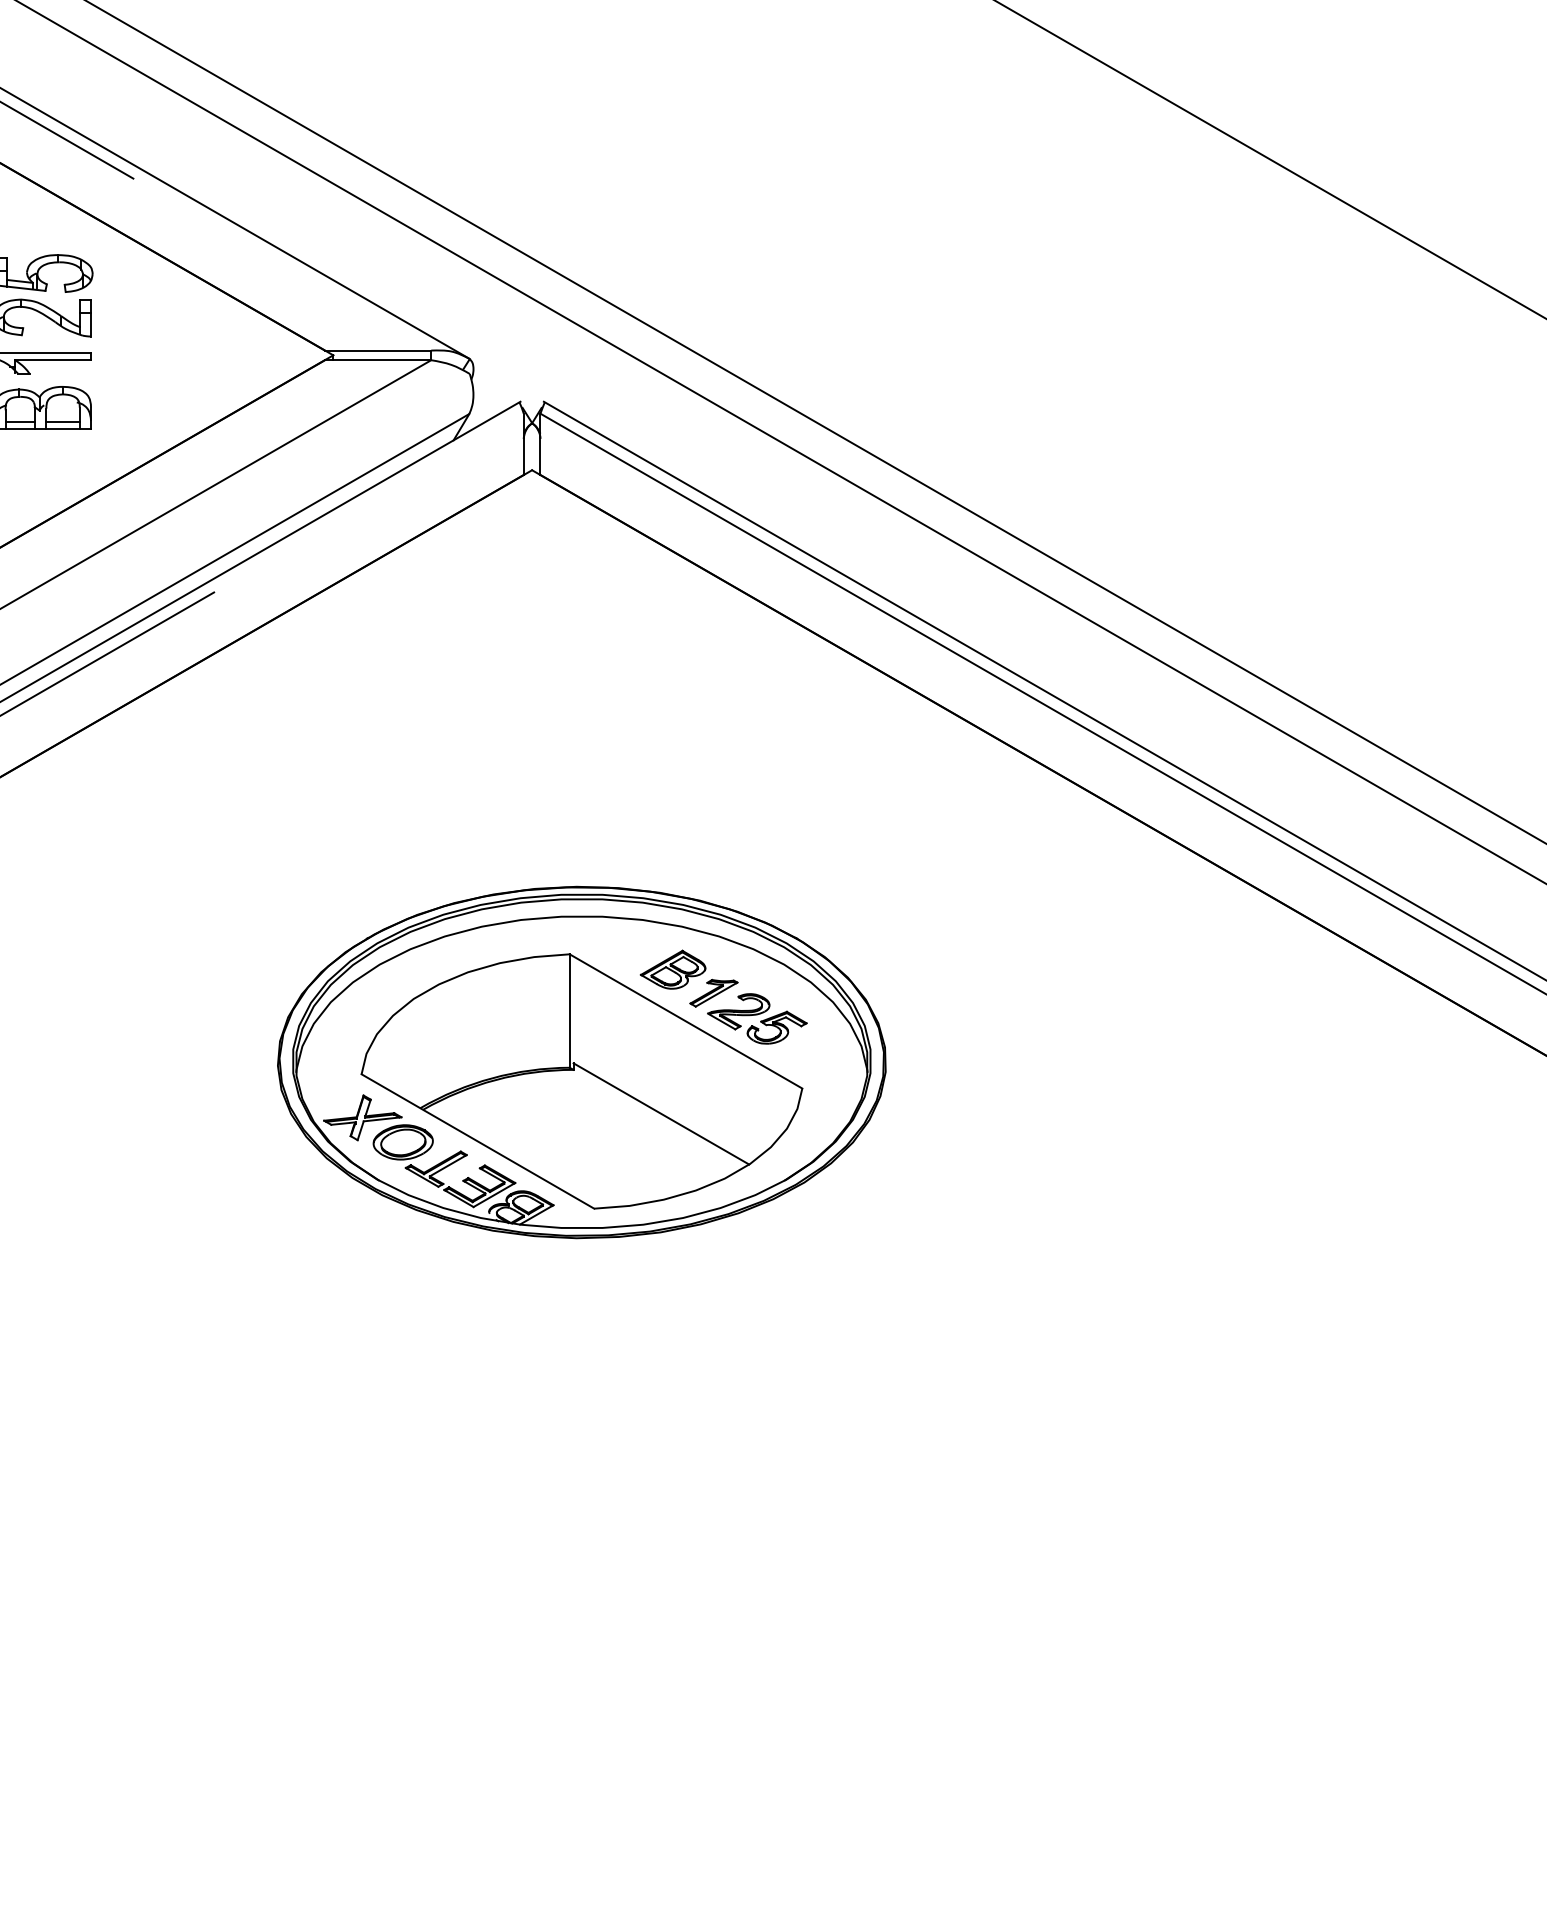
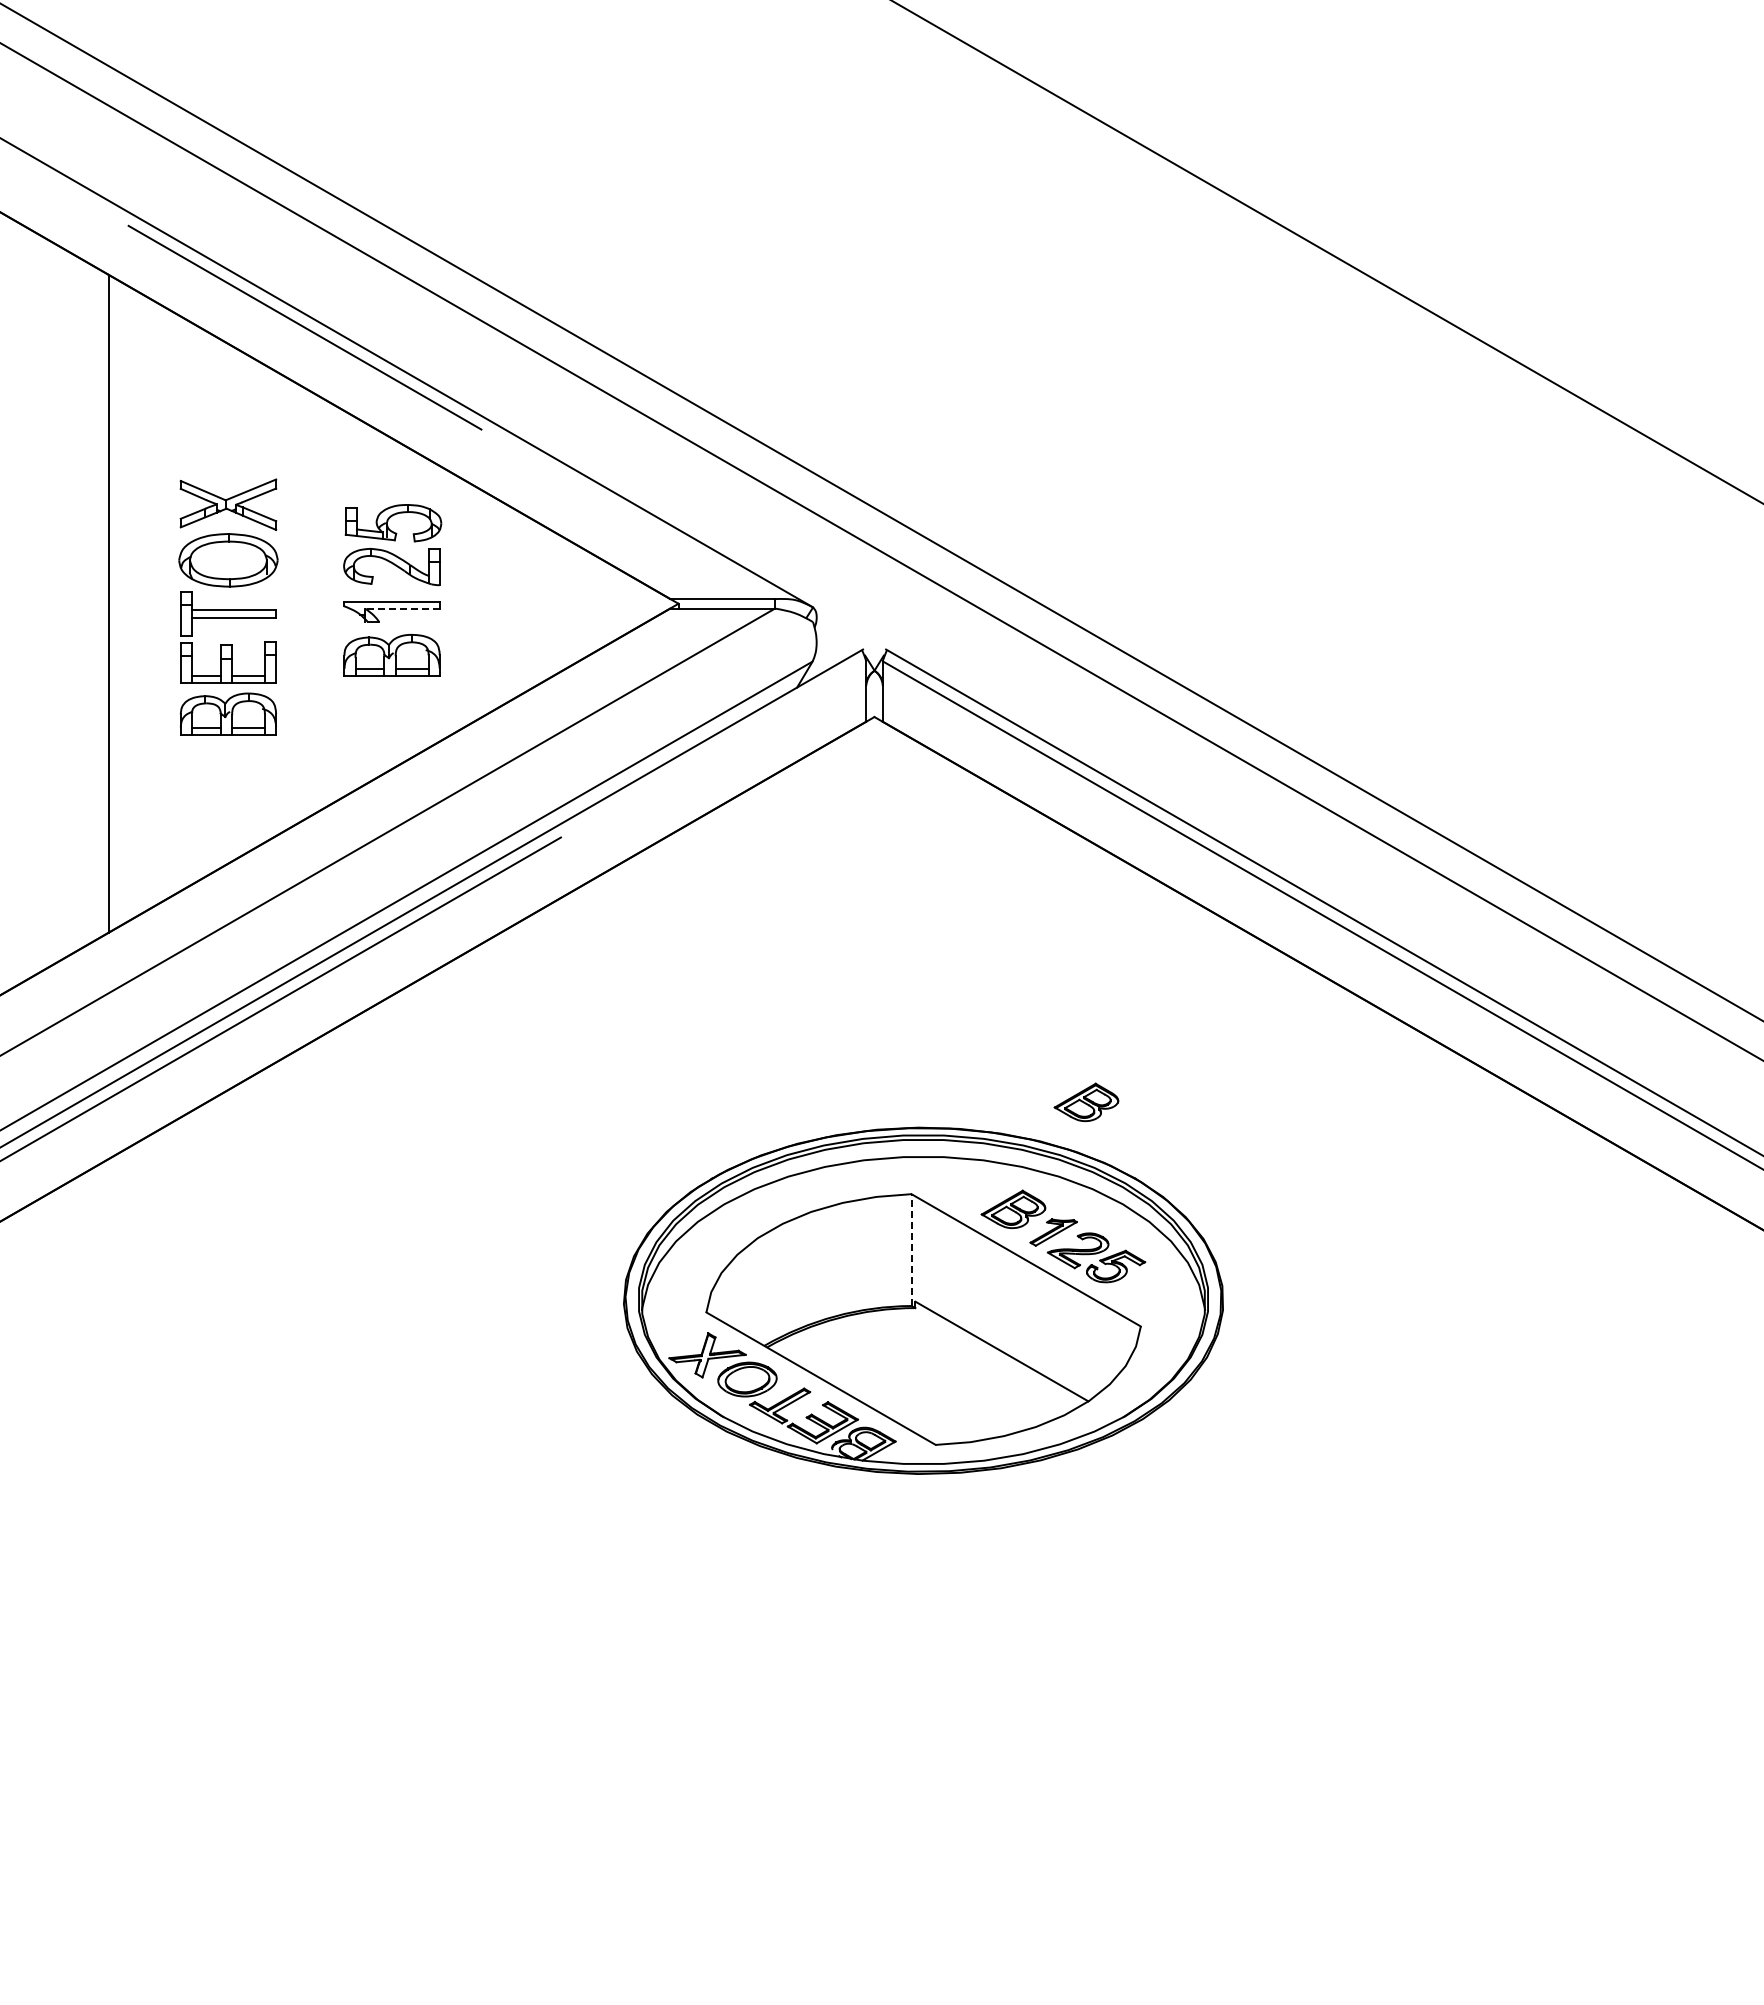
line: (52, 360) -> (401, 608), solid -> dashed
part: (747, 861) -> (1086, 1102), added
line: (569, 1011) -> (911, 1250), solid -> dashed

